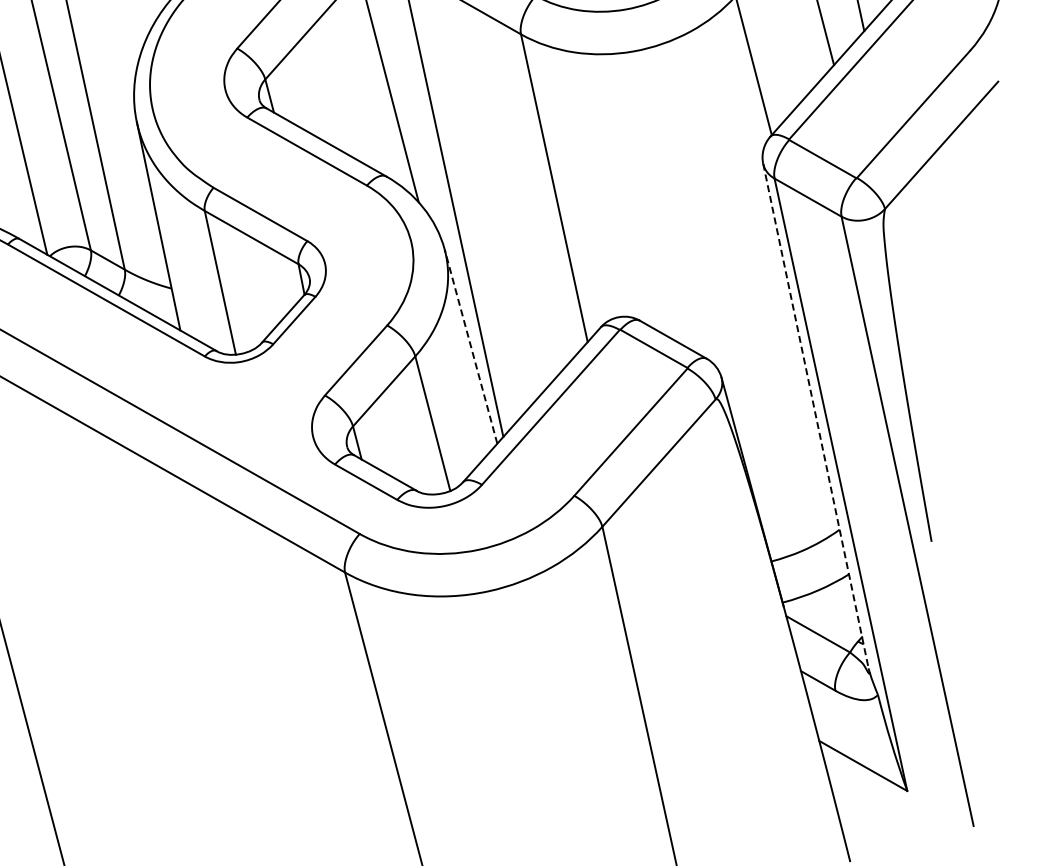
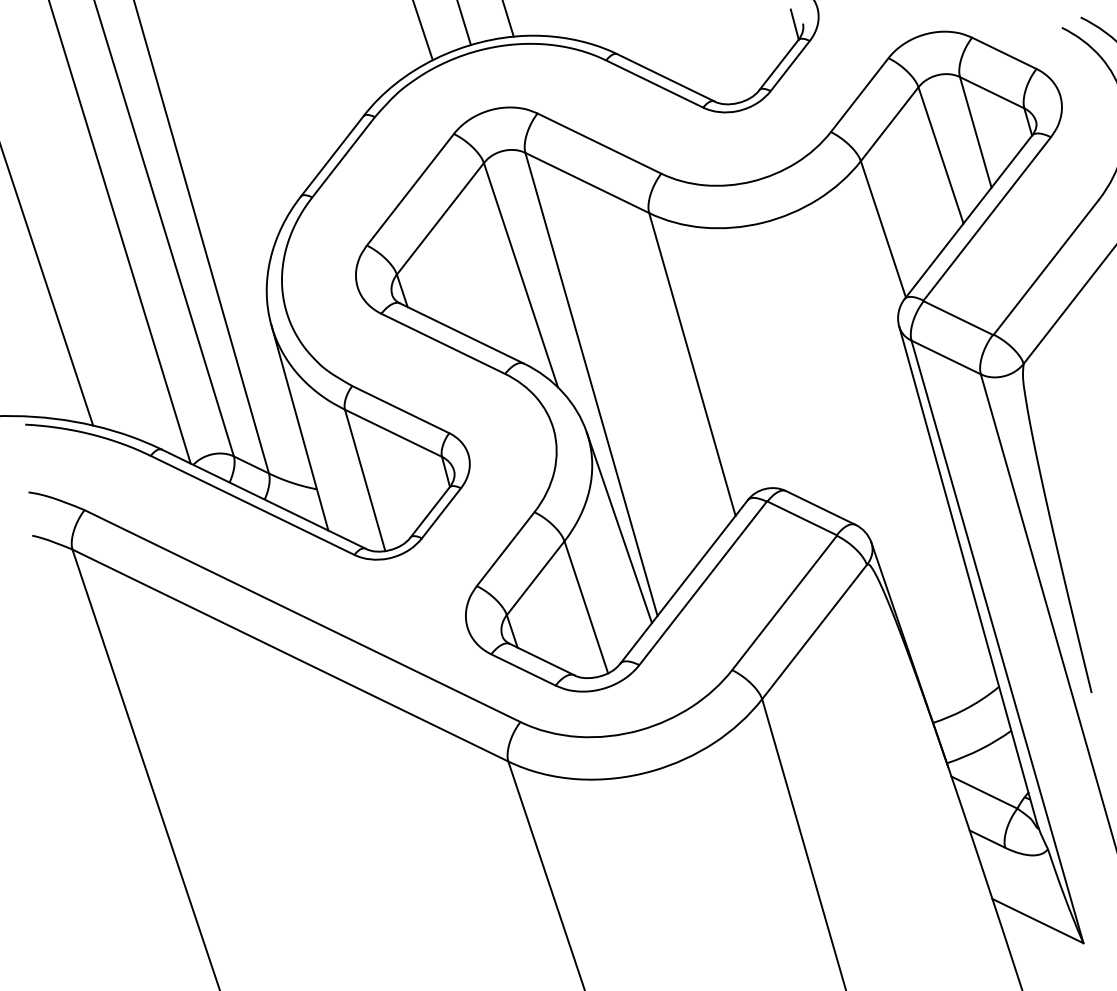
line: (471, 346) -> (619, 527), dashed -> solid
line: (816, 415) -> (968, 574), dashed -> solid

